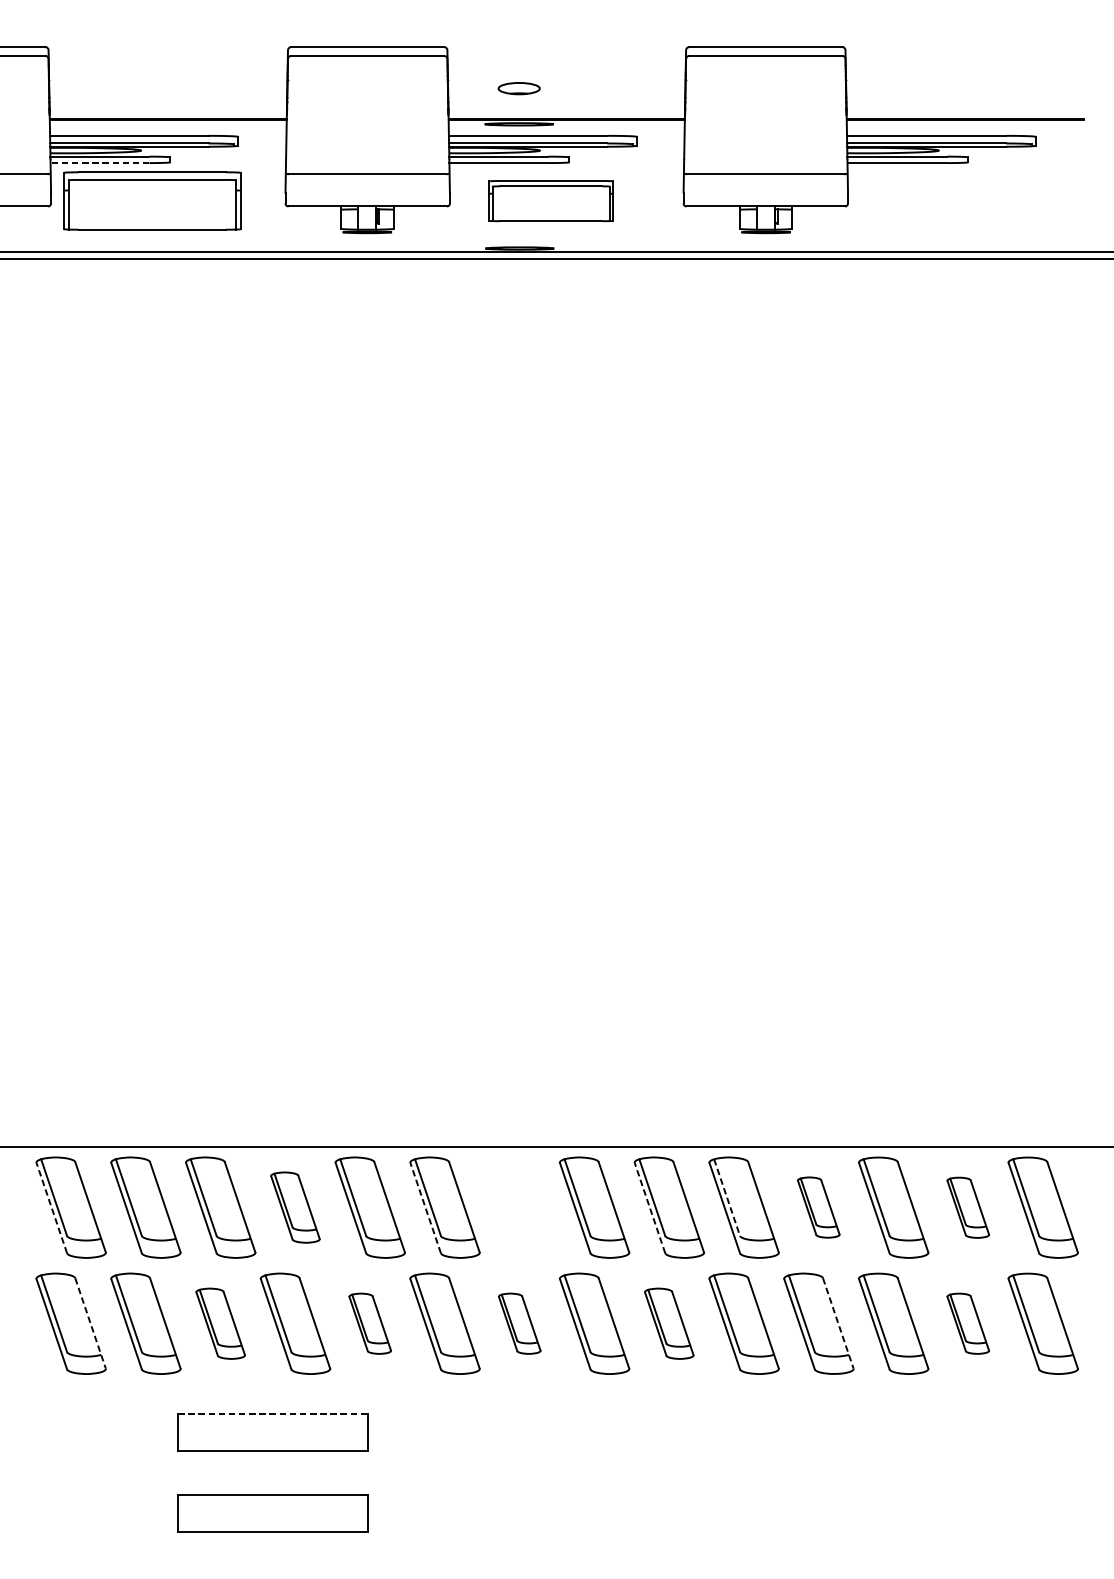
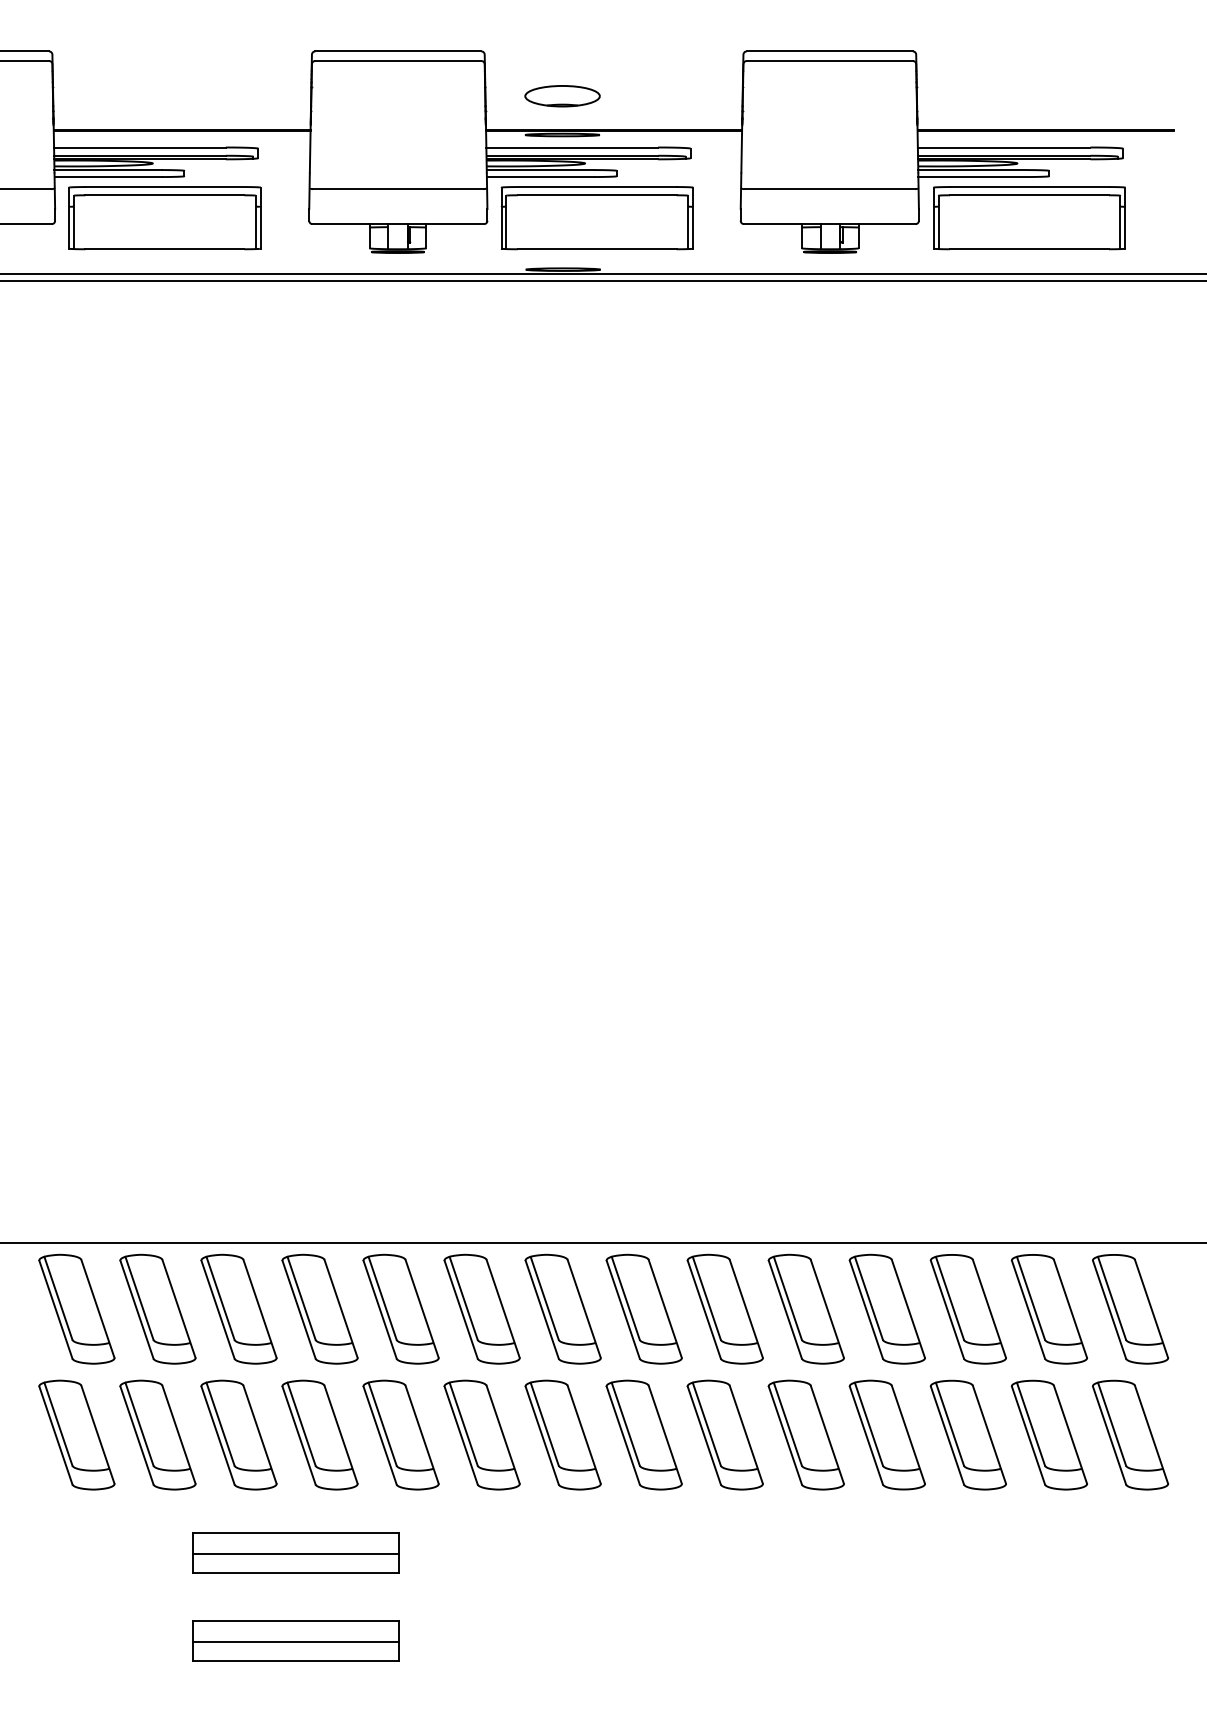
part: (519, 88) -> (562, 96), size x1.67
line: (100, 163) -> (108, 177), dashed -> solid
part: (550, 201) -> (596, 218), size x1.43
part: (950, 201) -> (1029, 218), added
line: (726, 1197) -> (787, 1298), dashed -> solid
part: (294, 1206) -> (319, 1308), size x1.43
part: (519, 1206) -> (562, 1308), added
part: (818, 1206) -> (886, 1308), size x1.67
line: (51, 1207) -> (55, 1309), dashed -> solid
line: (425, 1207) -> (461, 1309), dashed -> solid
line: (650, 1207) -> (704, 1309), dashed -> solid
part: (967, 1207) -> (1048, 1309), size x1.67
line: (90, 1323) -> (97, 1434), dashed -> solid
part: (220, 1323) -> (238, 1434), size x1.43
part: (369, 1323) -> (400, 1434), size x1.67
part: (519, 1323) -> (562, 1434), size x1.67
part: (668, 1323) -> (724, 1434), size x1.43
line: (838, 1323) -> (908, 1434), dashed -> solid
part: (967, 1323) -> (1048, 1434), size x1.67
line: (272, 1413) -> (295, 1532), dashed -> solid
line: (272, 1433) -> (295, 1553), added
line: (272, 1514) -> (295, 1641), added

